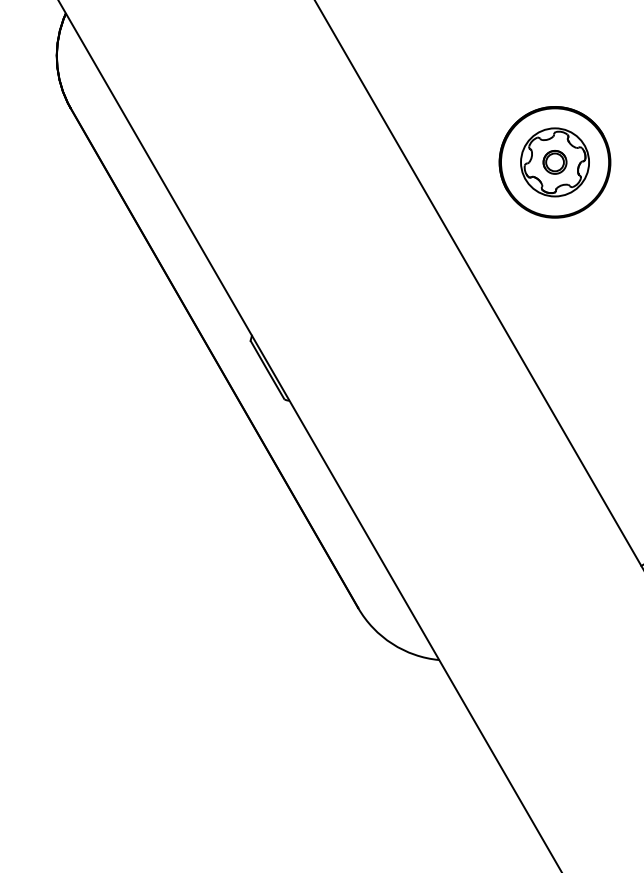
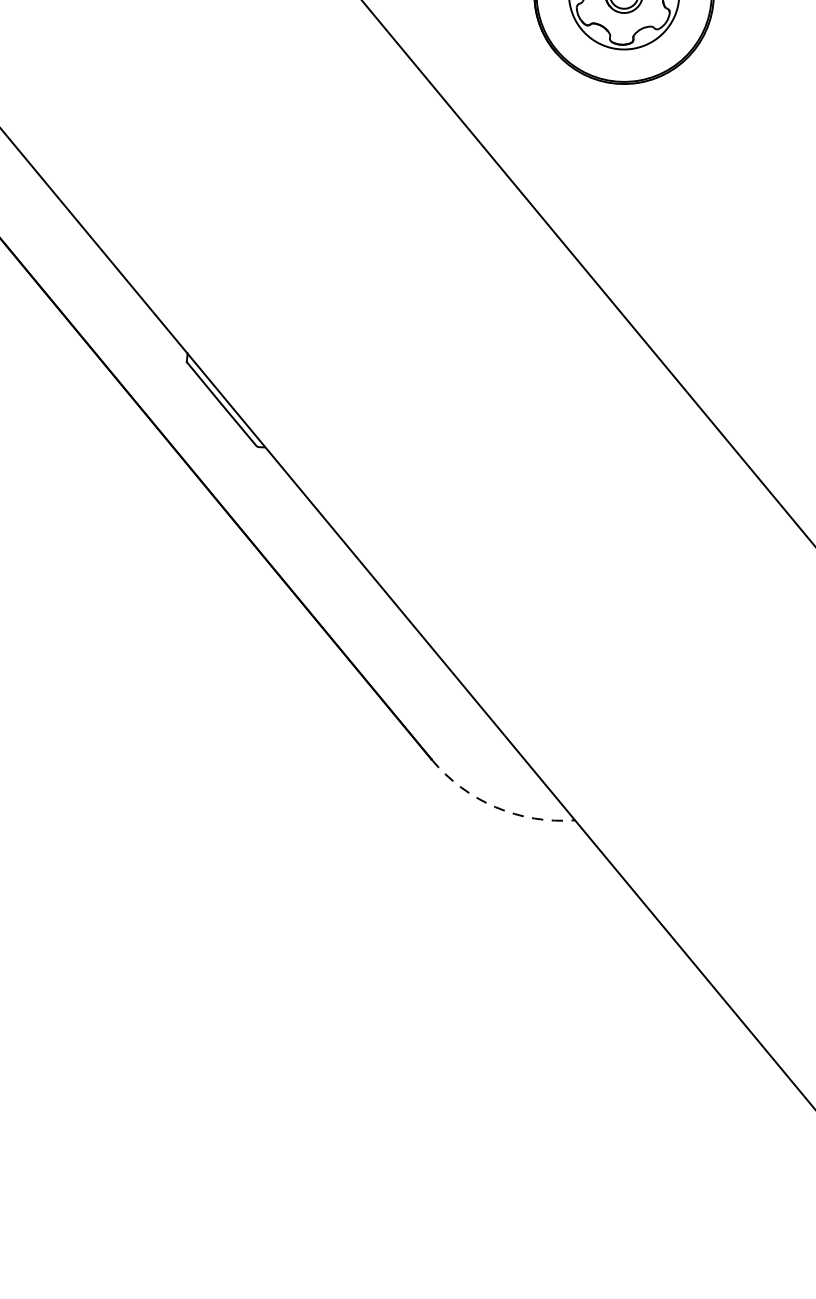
arc: (392, 643) -> (495, 806), solid -> dashed

